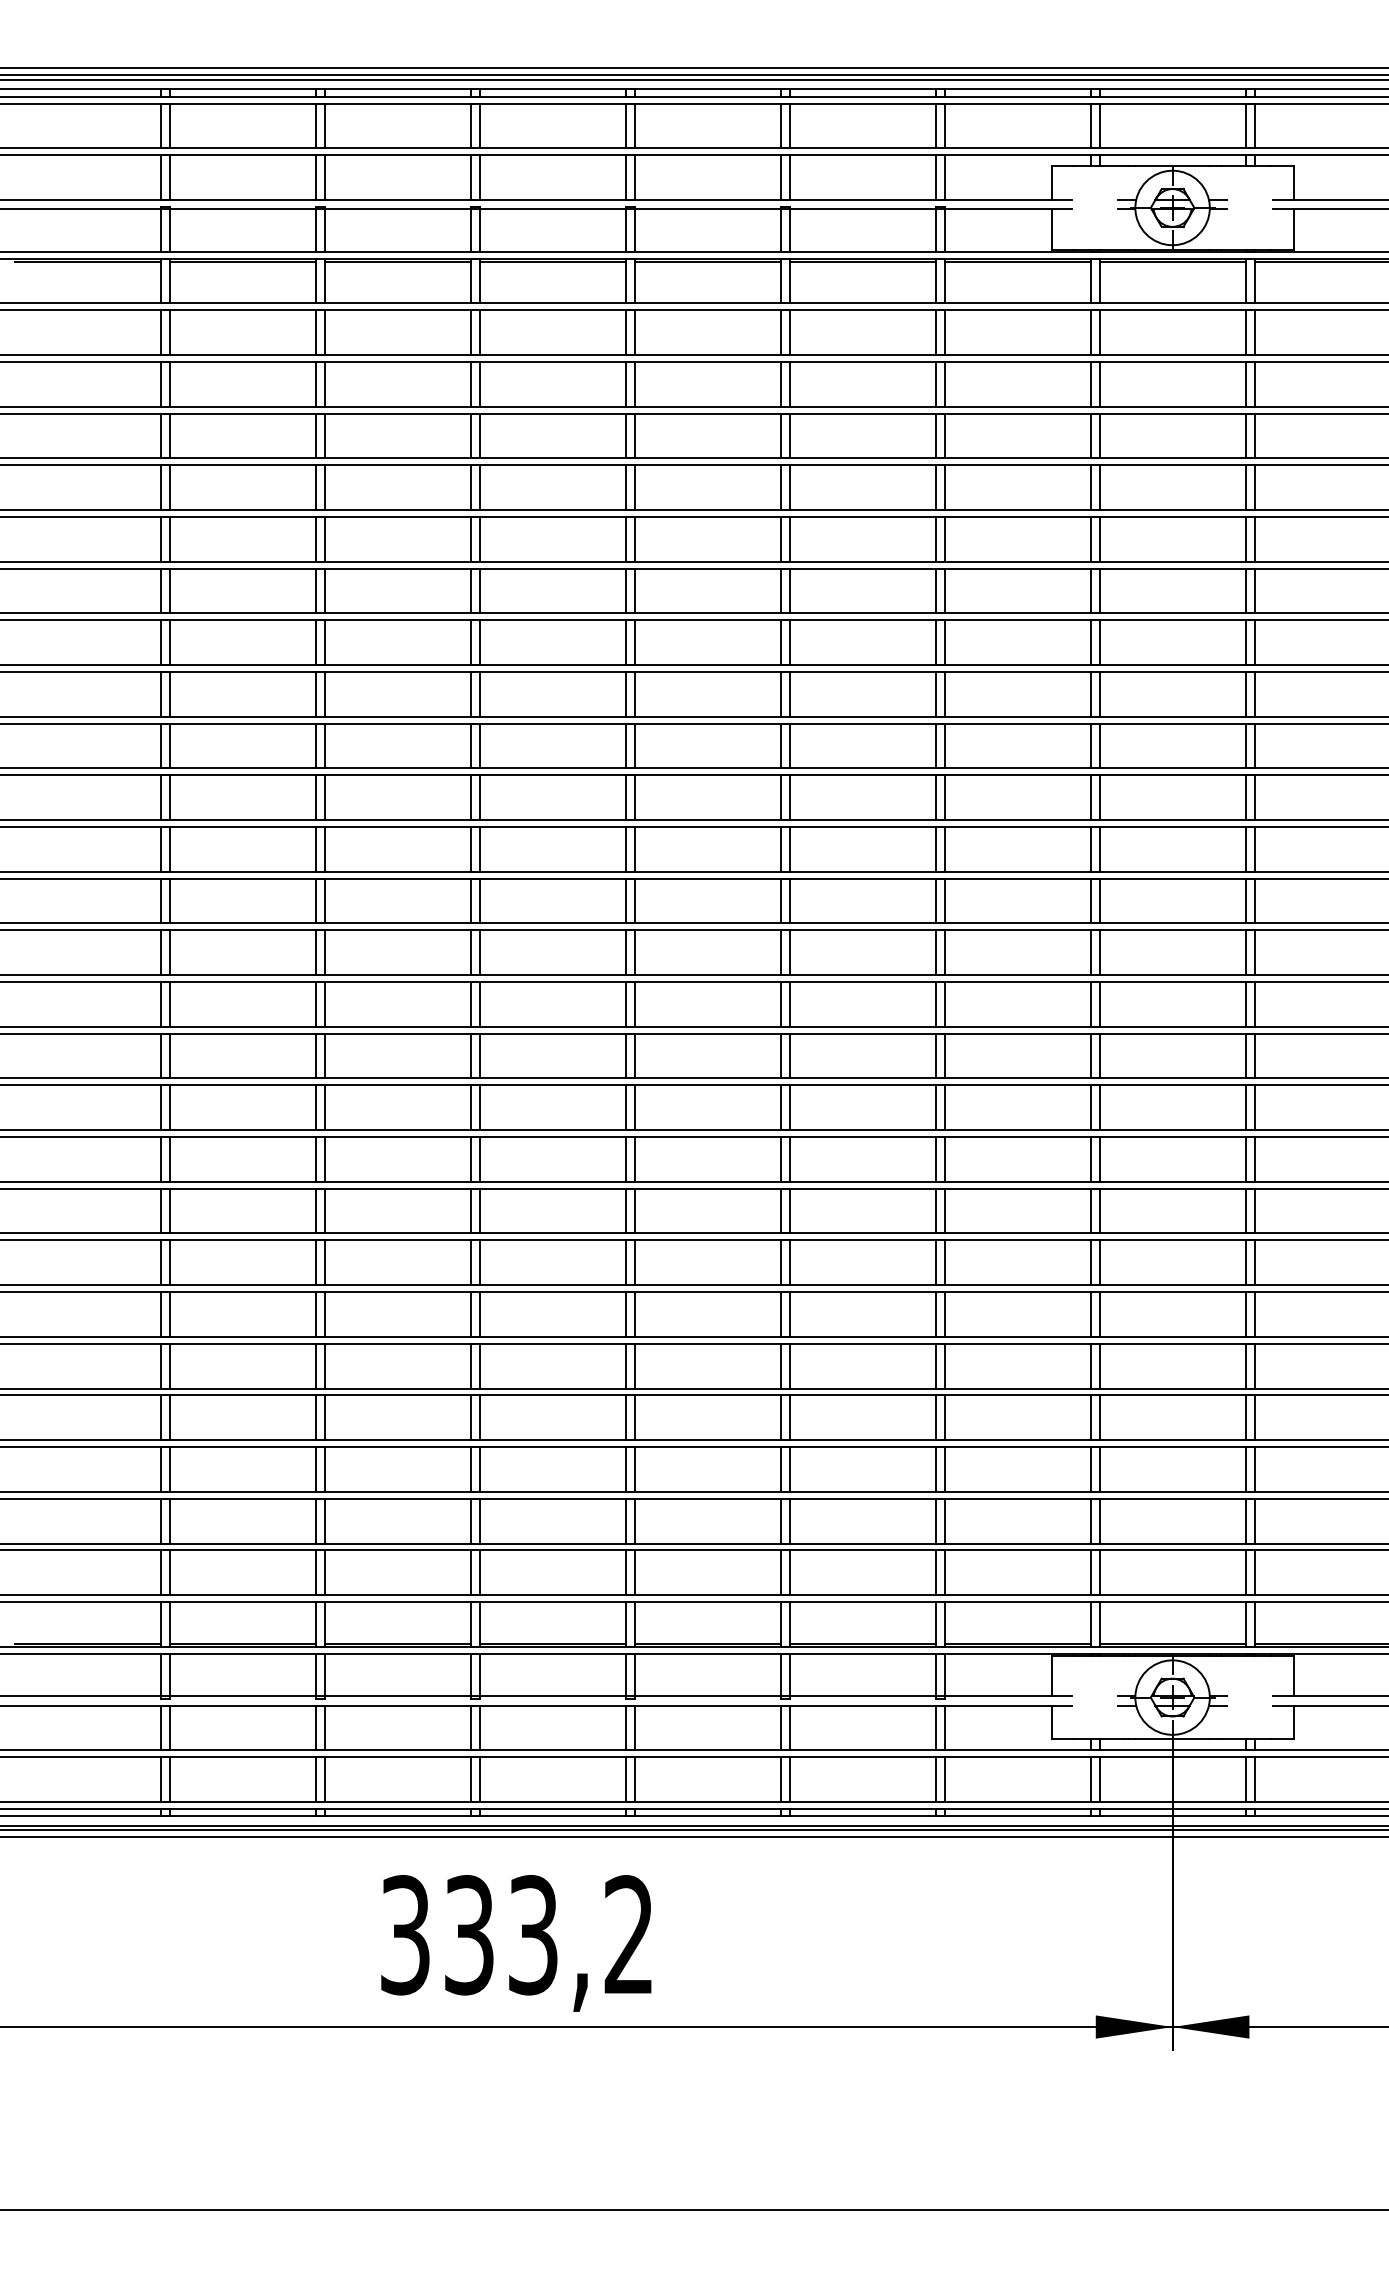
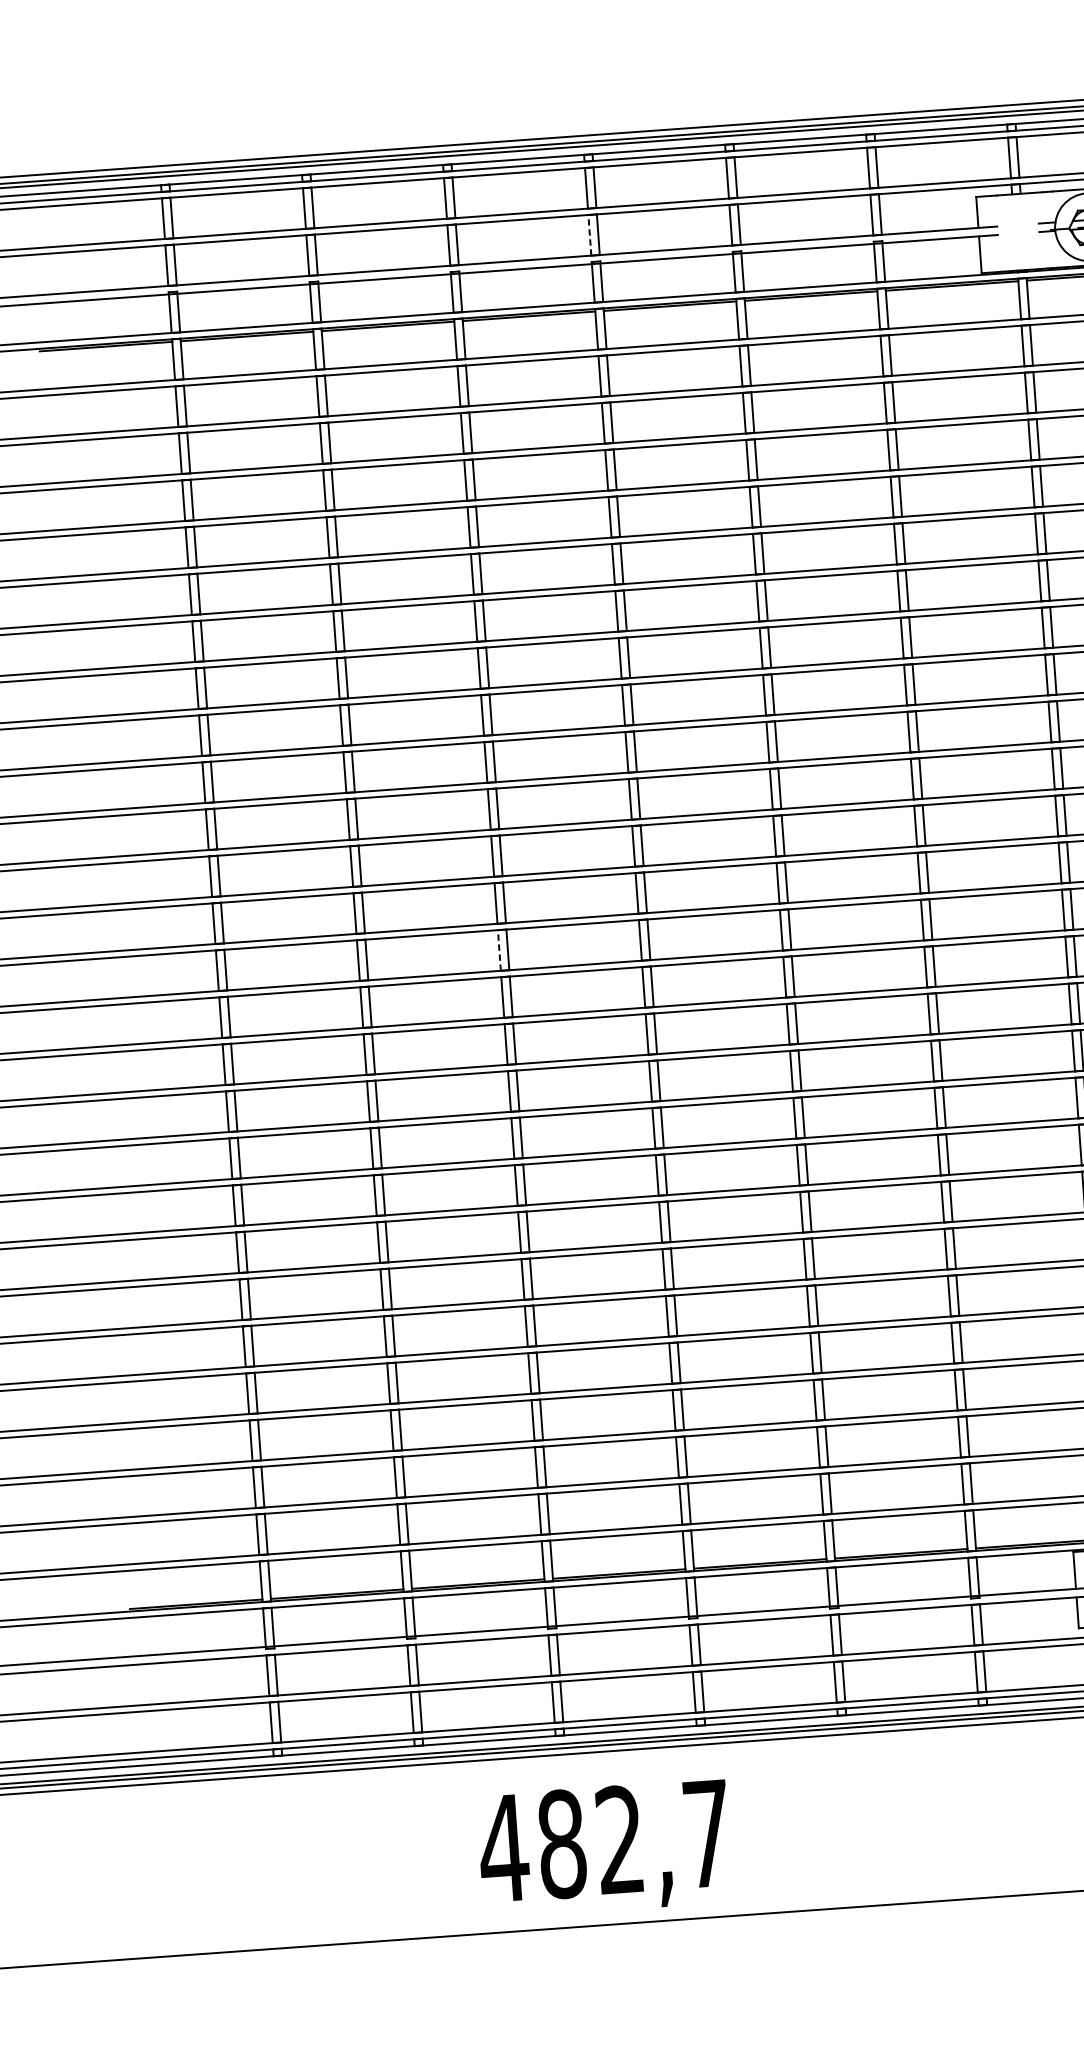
line: (626, 177) -> (590, 235), solid -> dashed
line: (470, 952) -> (498, 950), solid -> dashed
text: (515, 1935) -> (603, 1841), 333,2 -> 482,7

